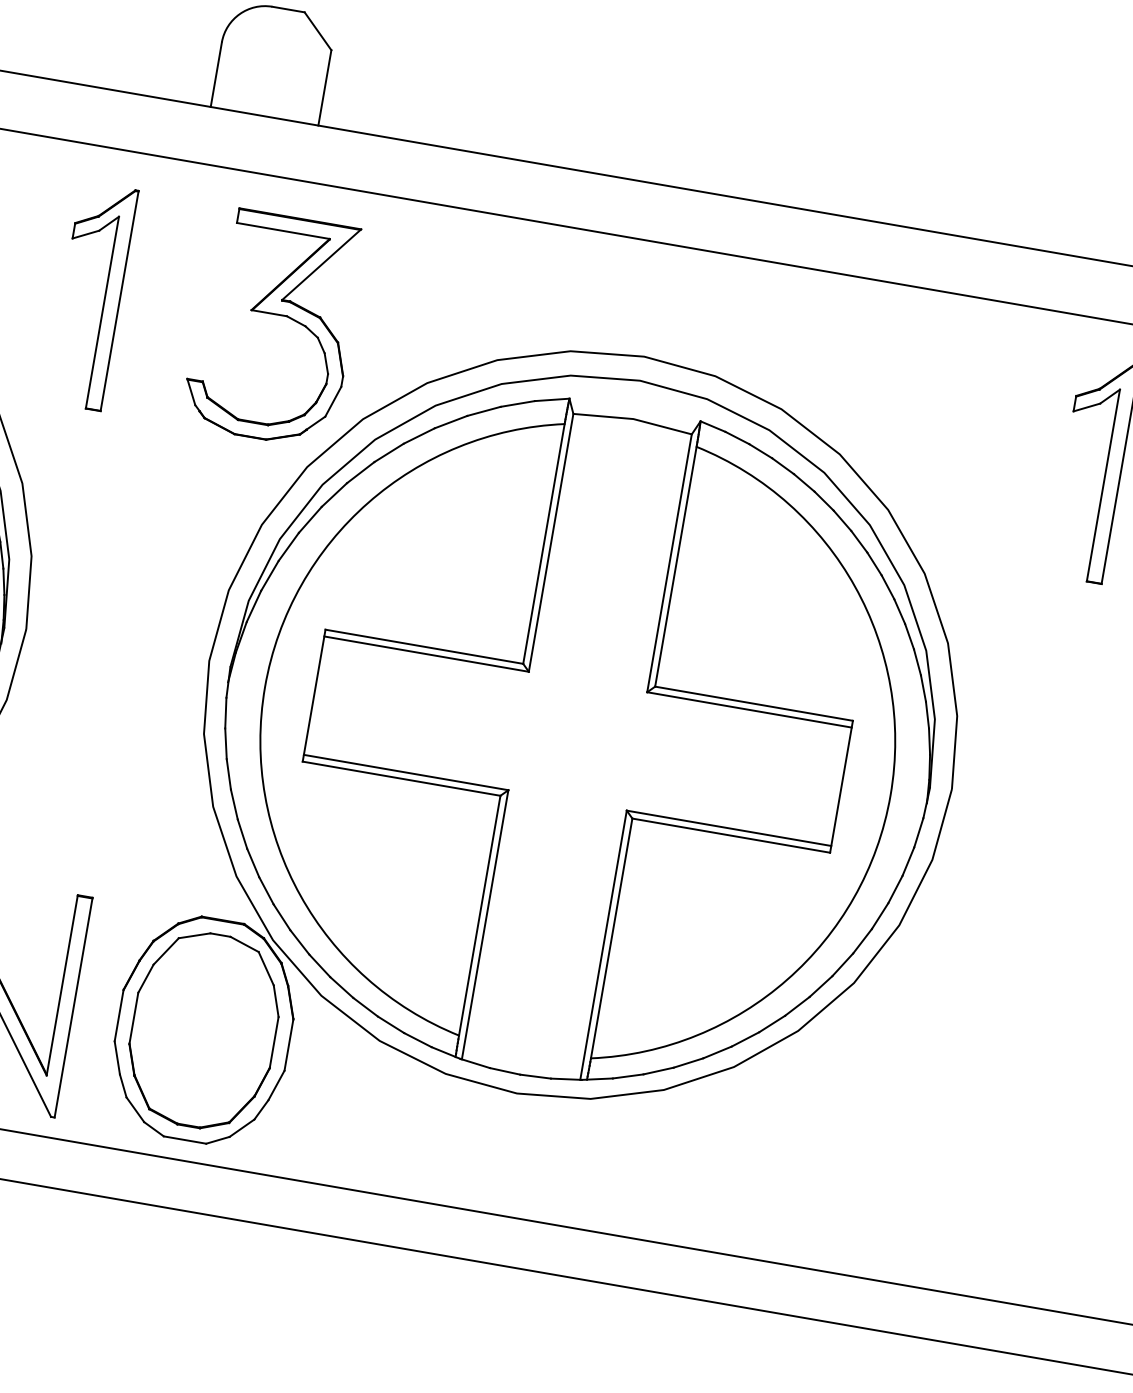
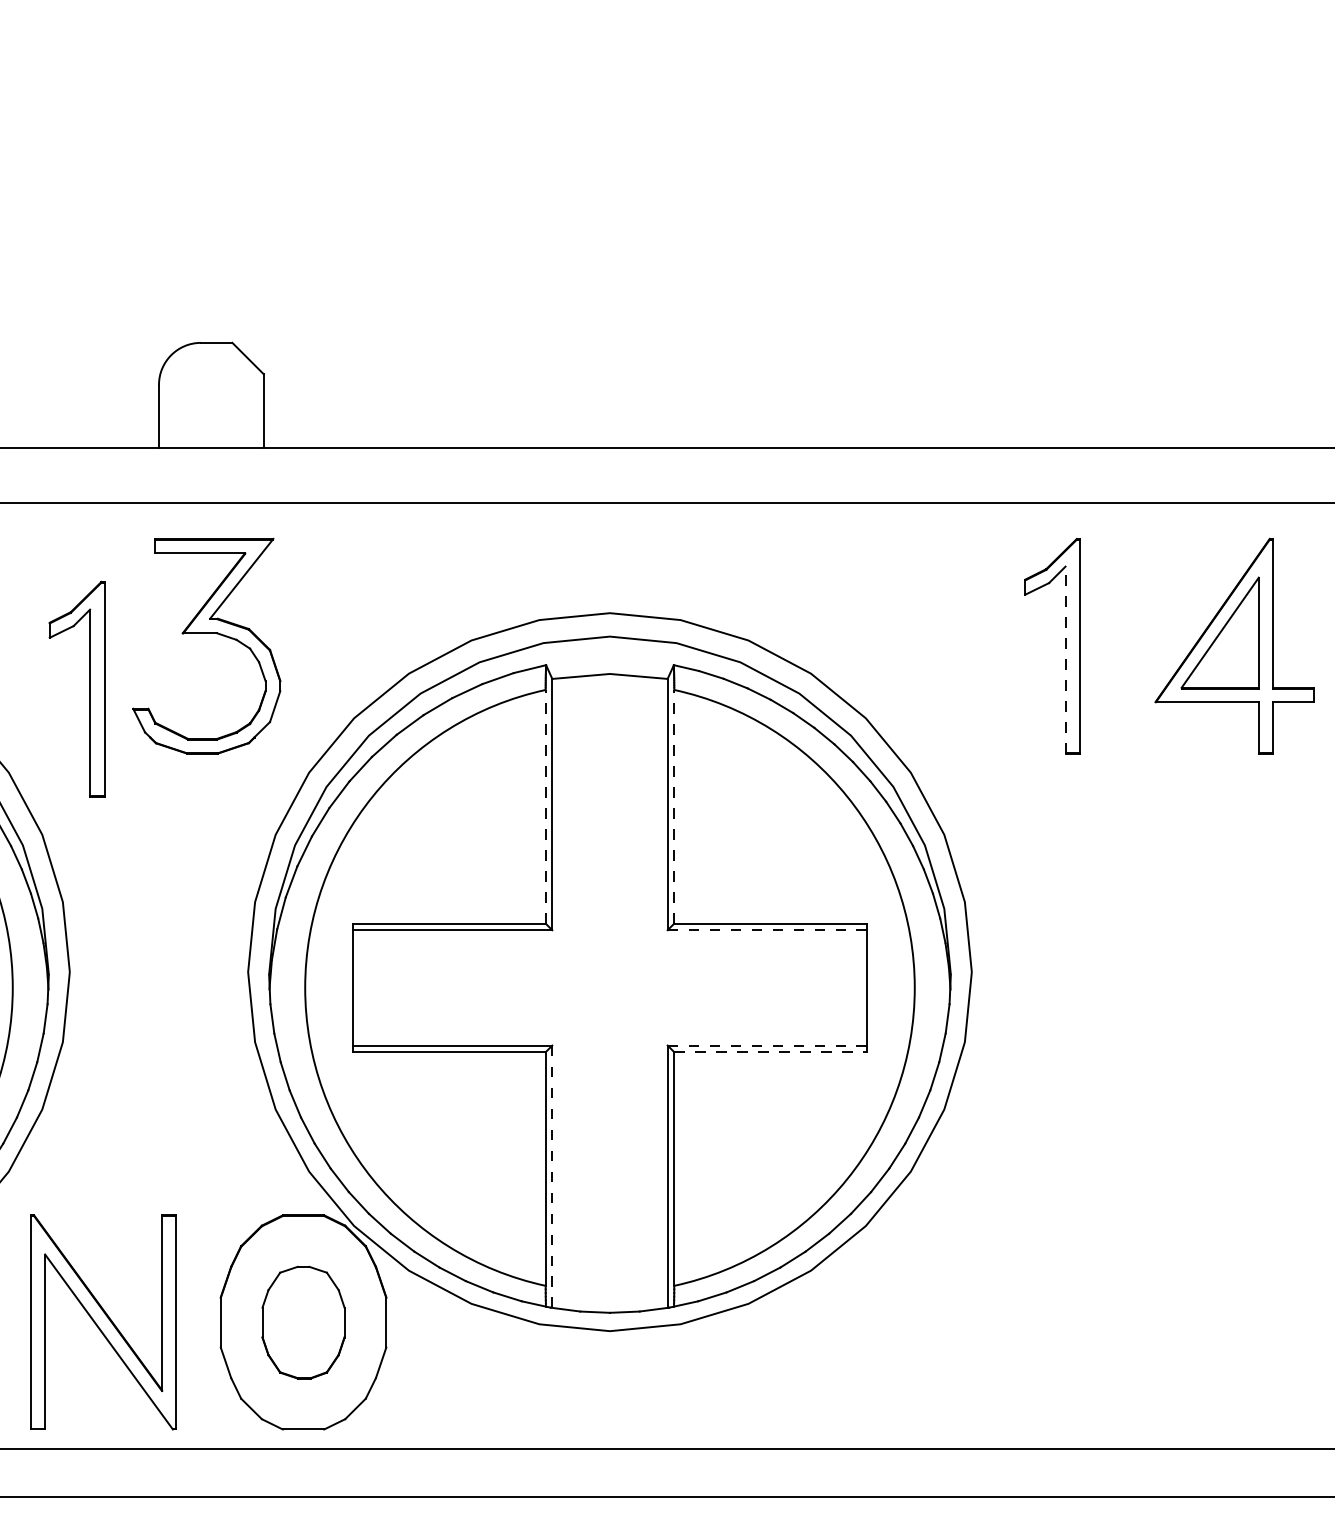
part: (104, 297) -> (89, 688), moved
part: (275, 314) -> (206, 633), moved
line: (1103, 484) -> (1065, 659), solid -> dashed
line: (543, 543) -> (545, 806), solid -> dashed
line: (676, 566) -> (674, 806), solid -> dashed
line: (749, 710) -> (767, 930), solid -> dashed
line: (729, 828) -> (767, 1045), solid -> dashed
line: (732, 836) -> (771, 1052), solid -> dashed
line: (485, 924) -> (552, 1176), solid -> dashed
part: (203, 1030) -> (303, 1322), size x0.6

